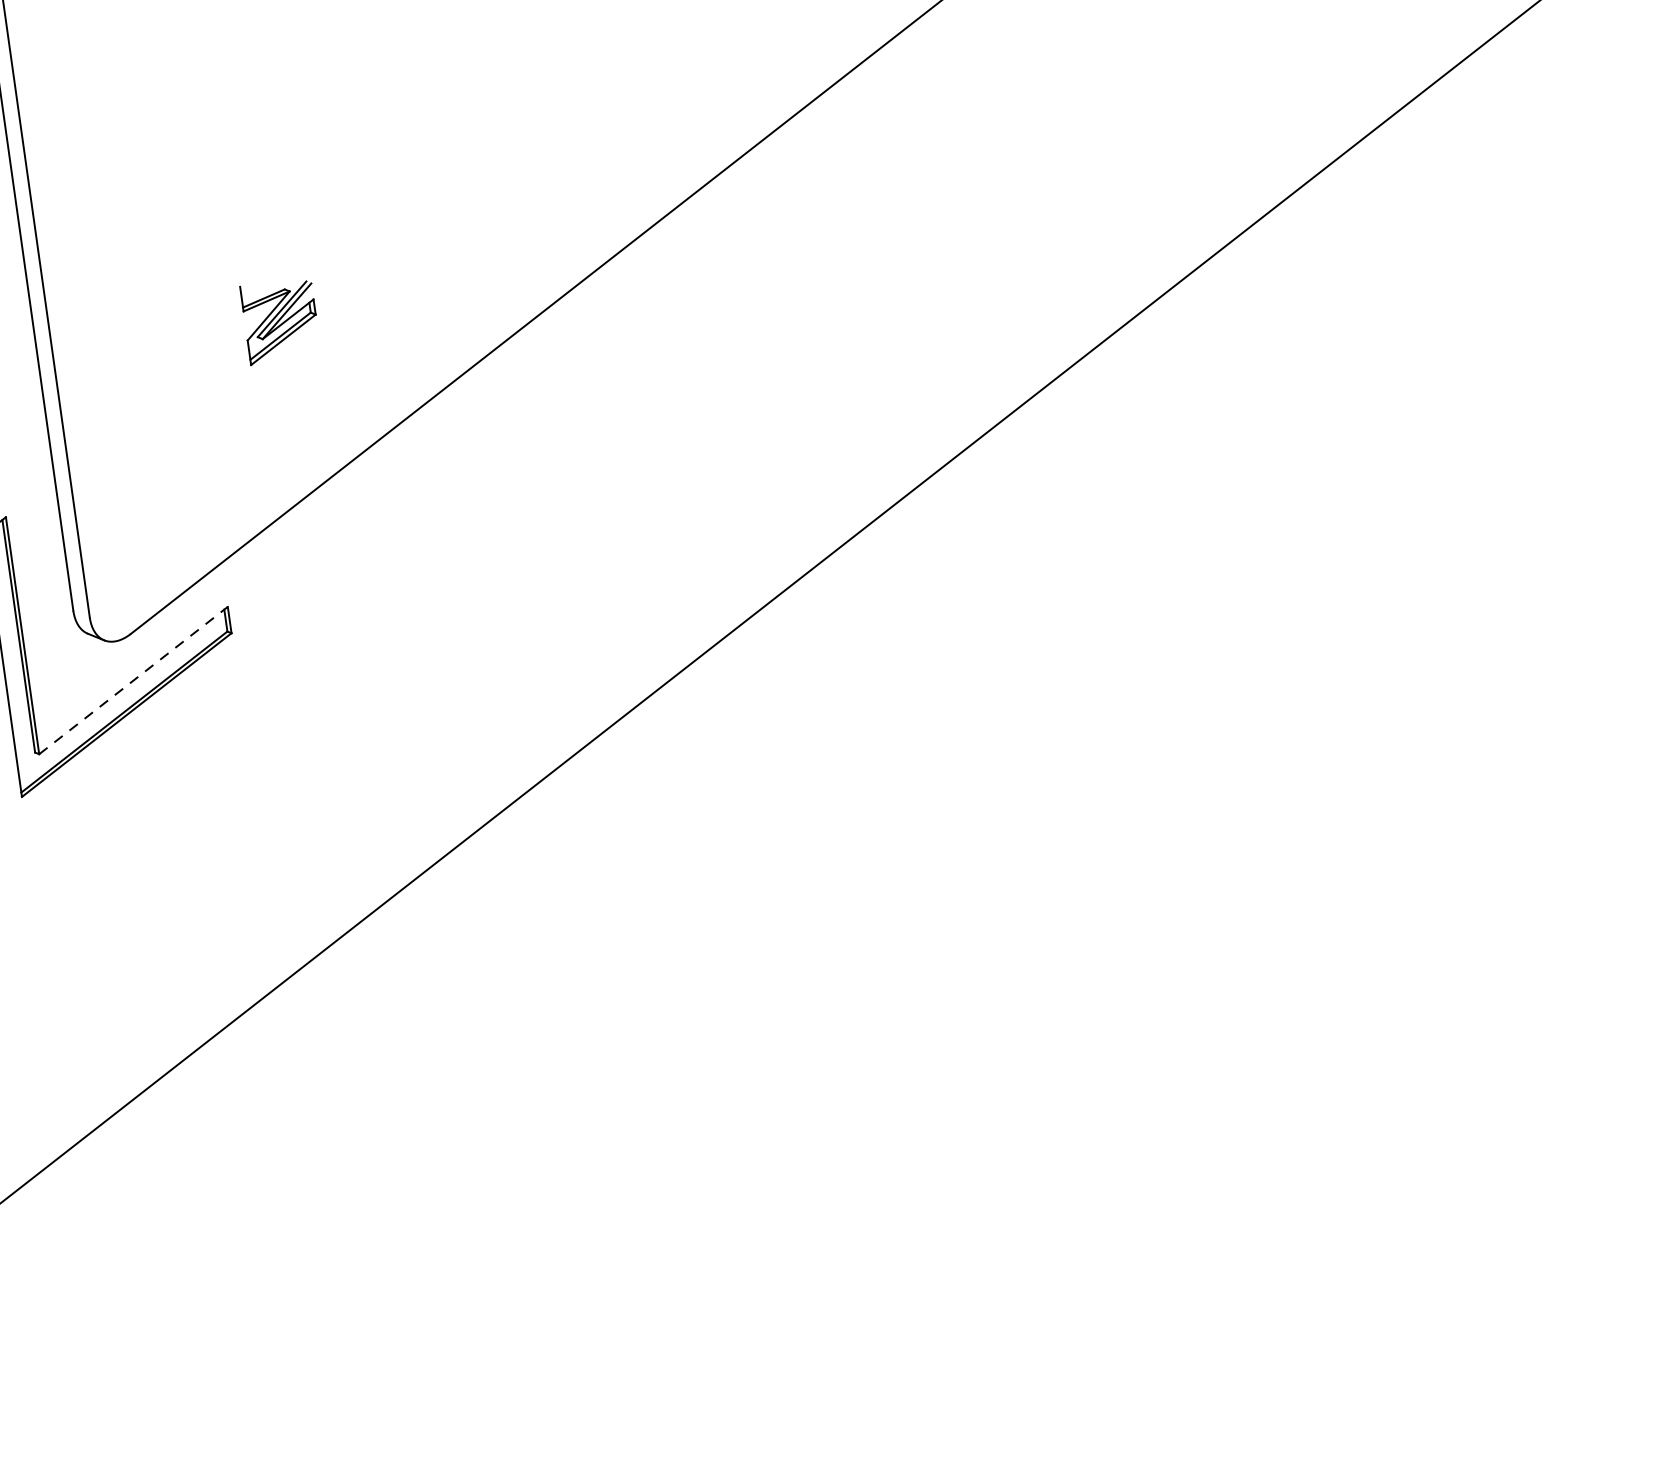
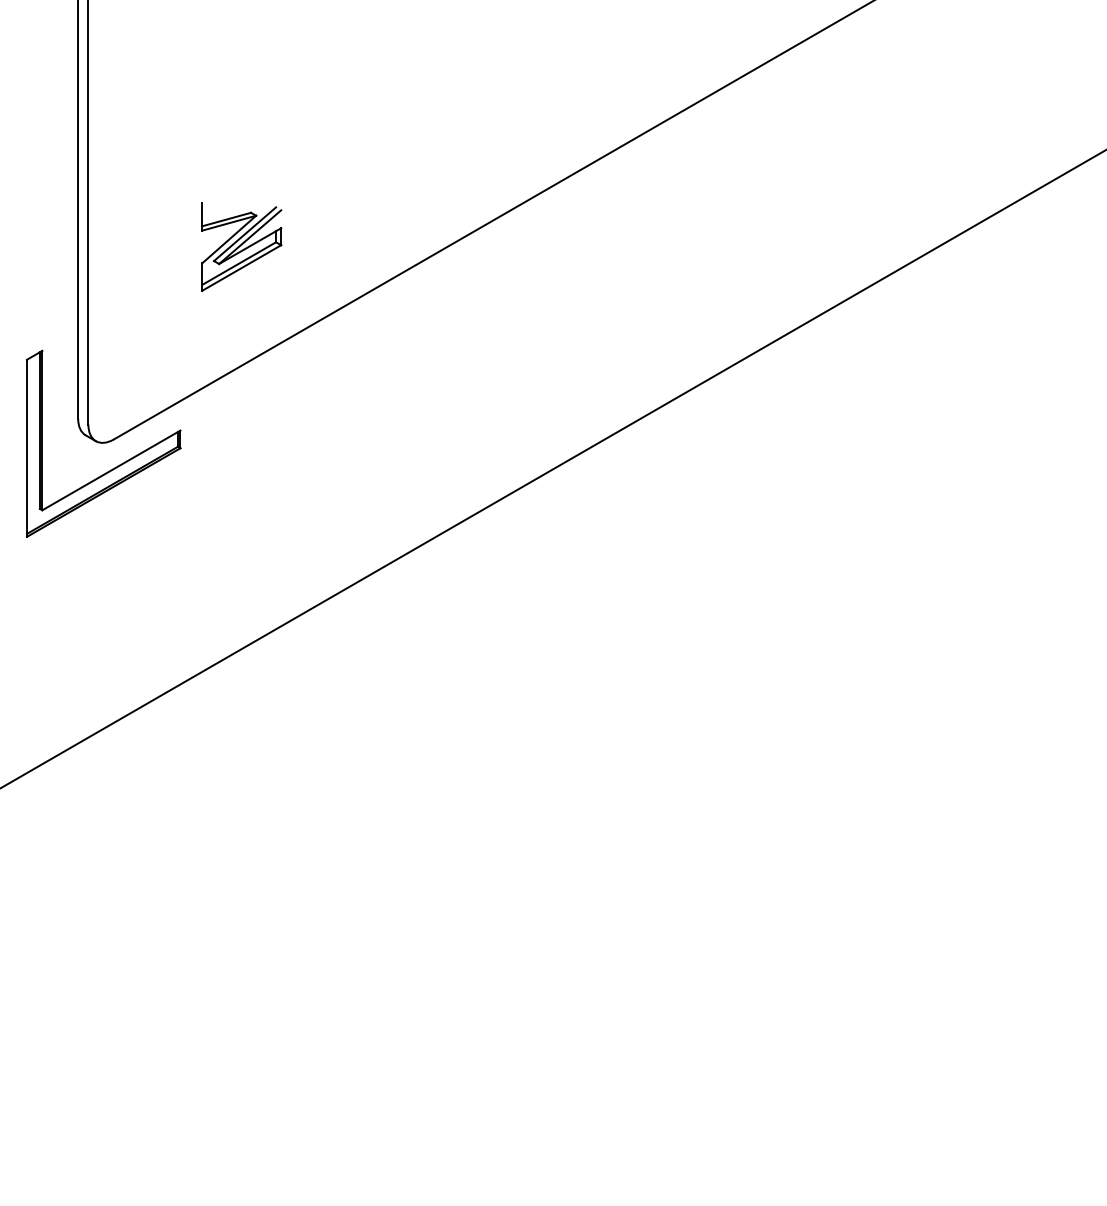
part: (280, 320) -> (241, 246), size x1.67
line: (133, 680) -> (111, 470), dashed -> solid

